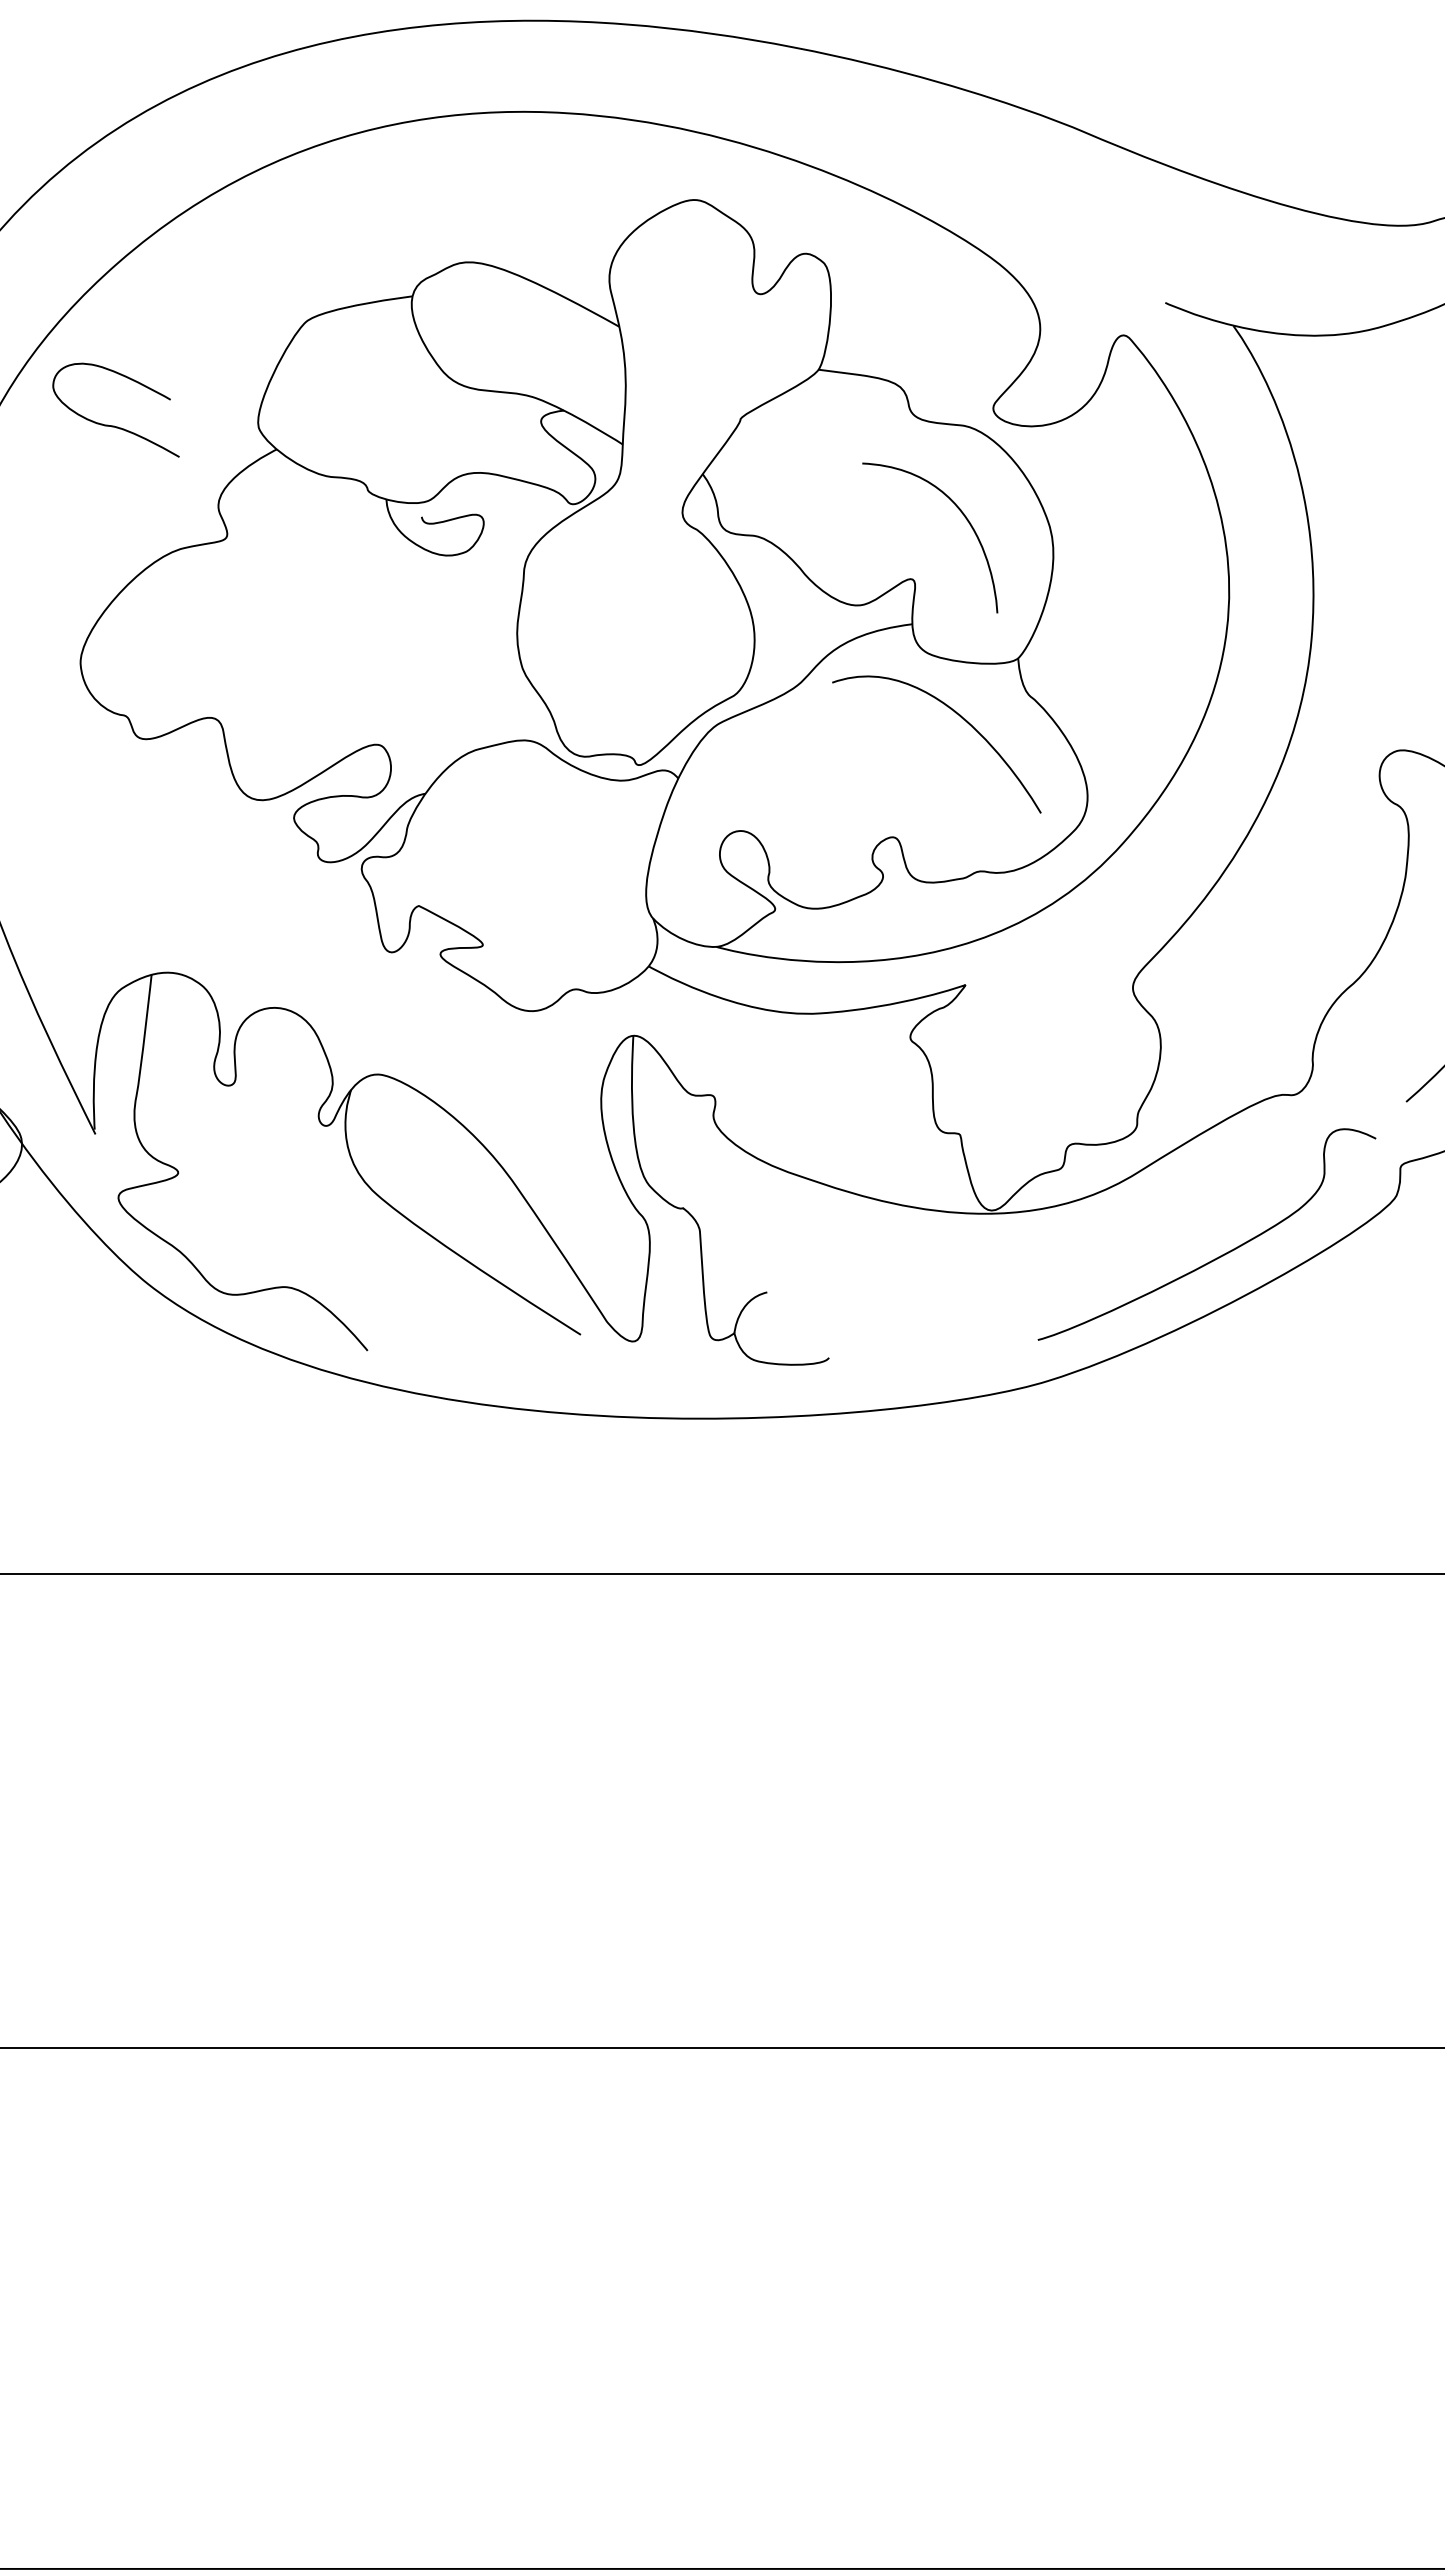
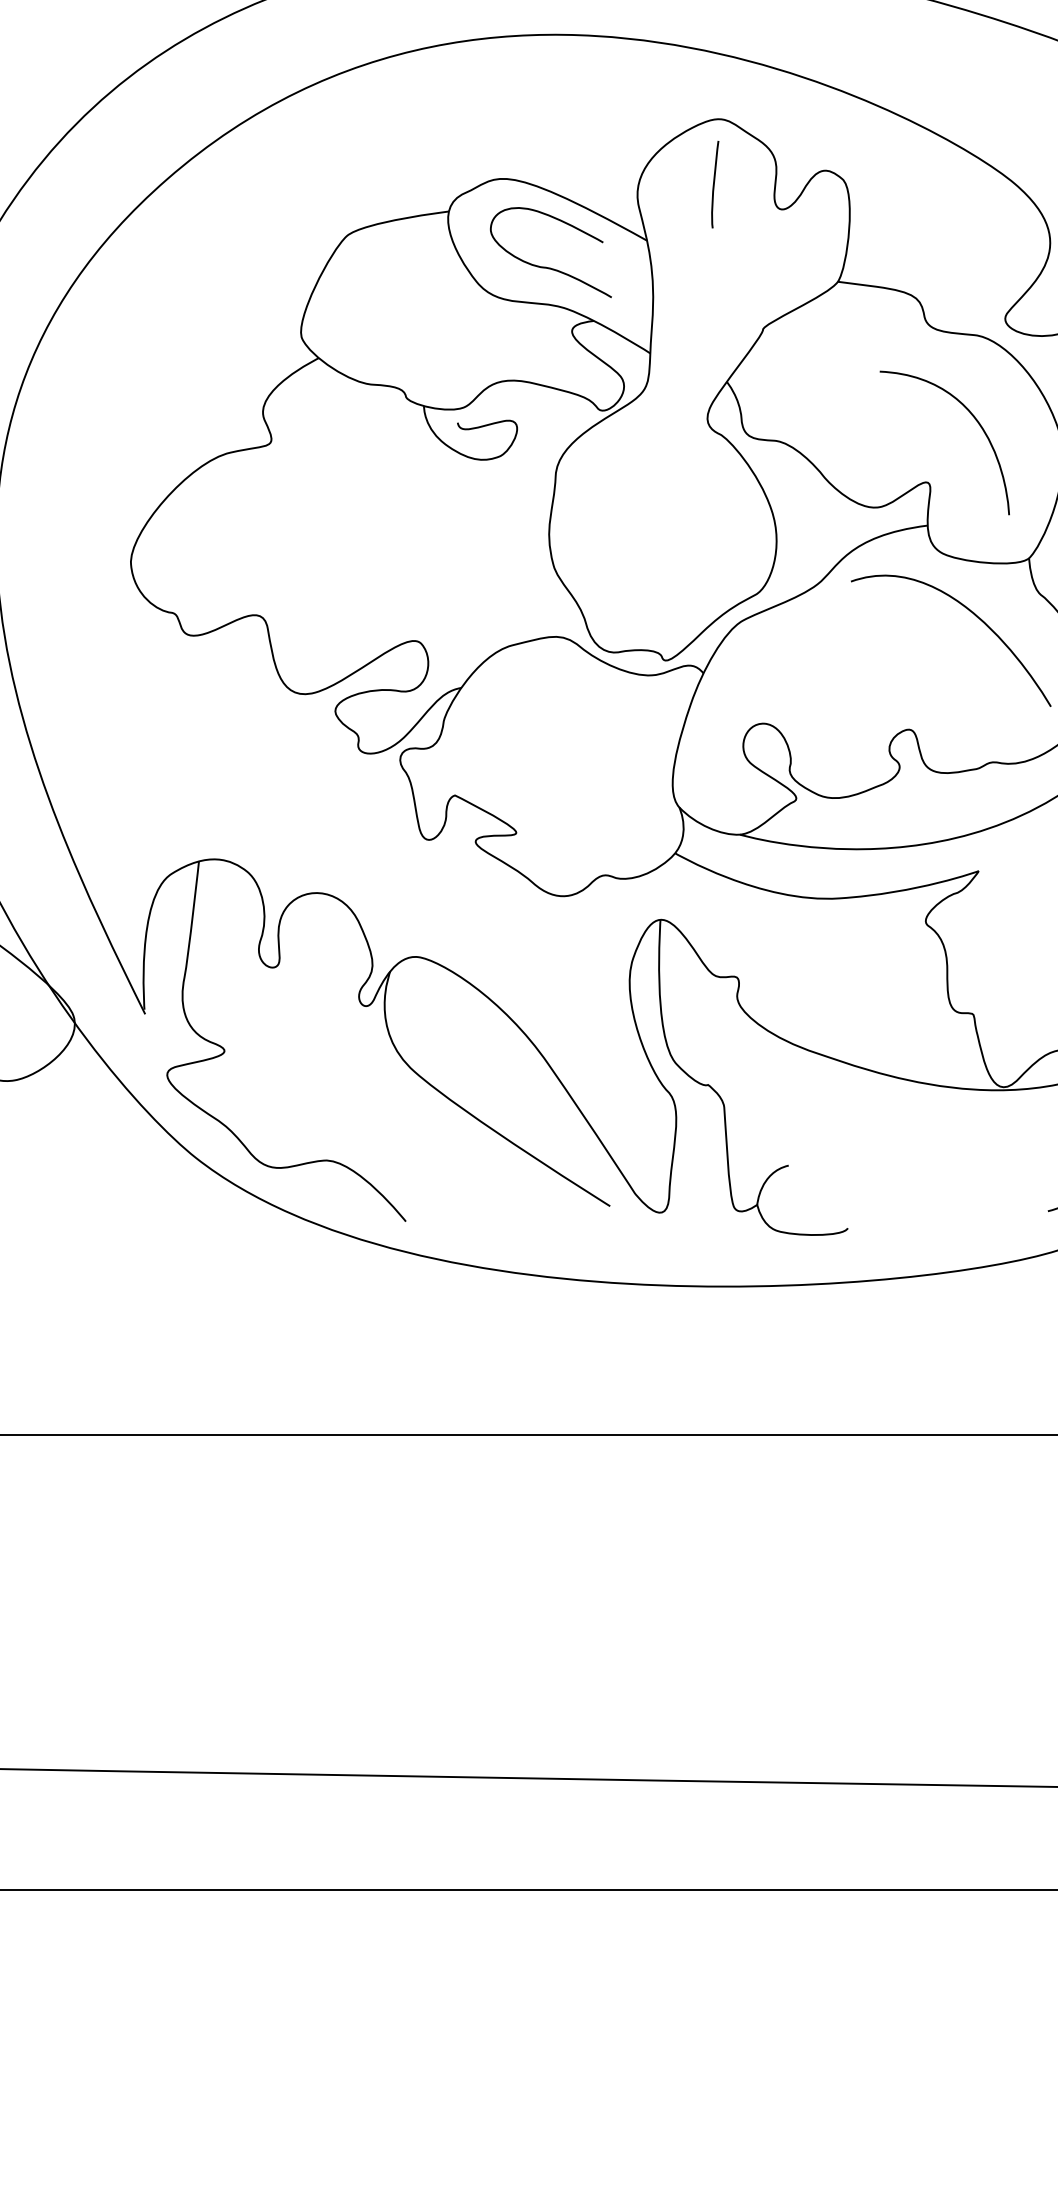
curve: (690, 266) -> (715, 182), added
curve: (114, 425) -> (549, 267), moved

